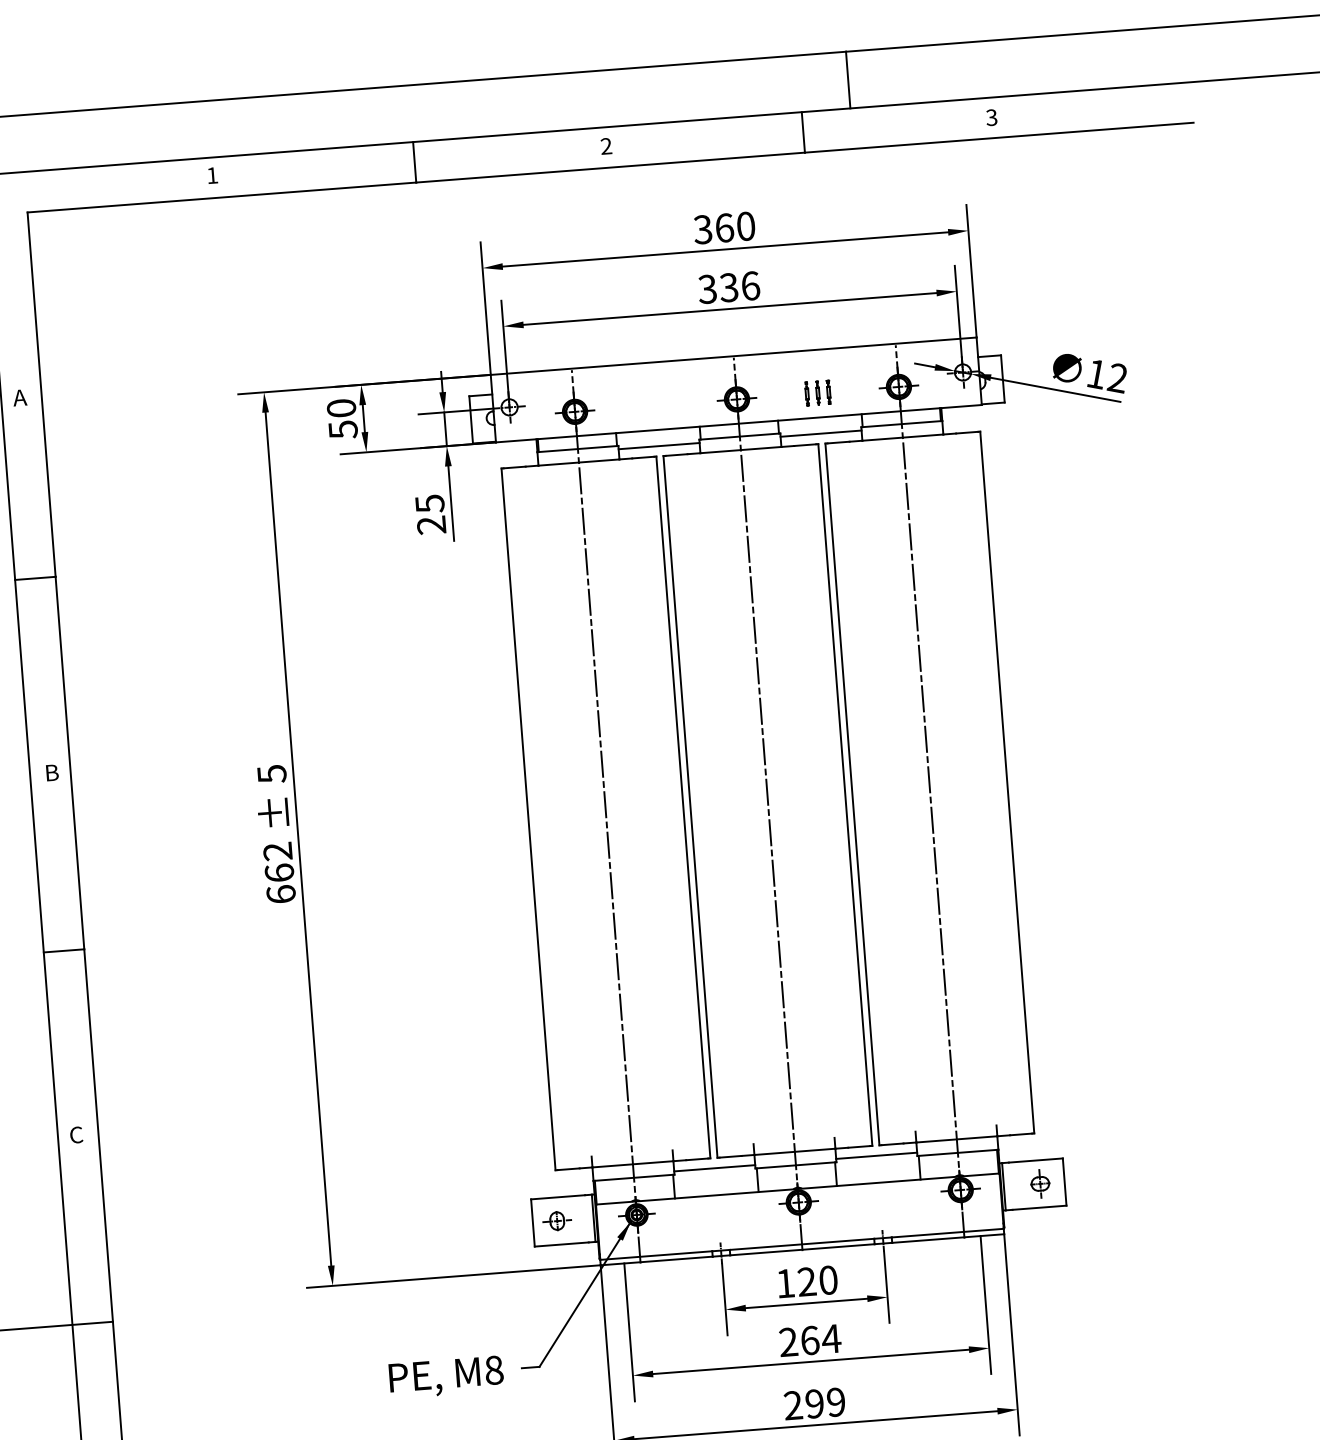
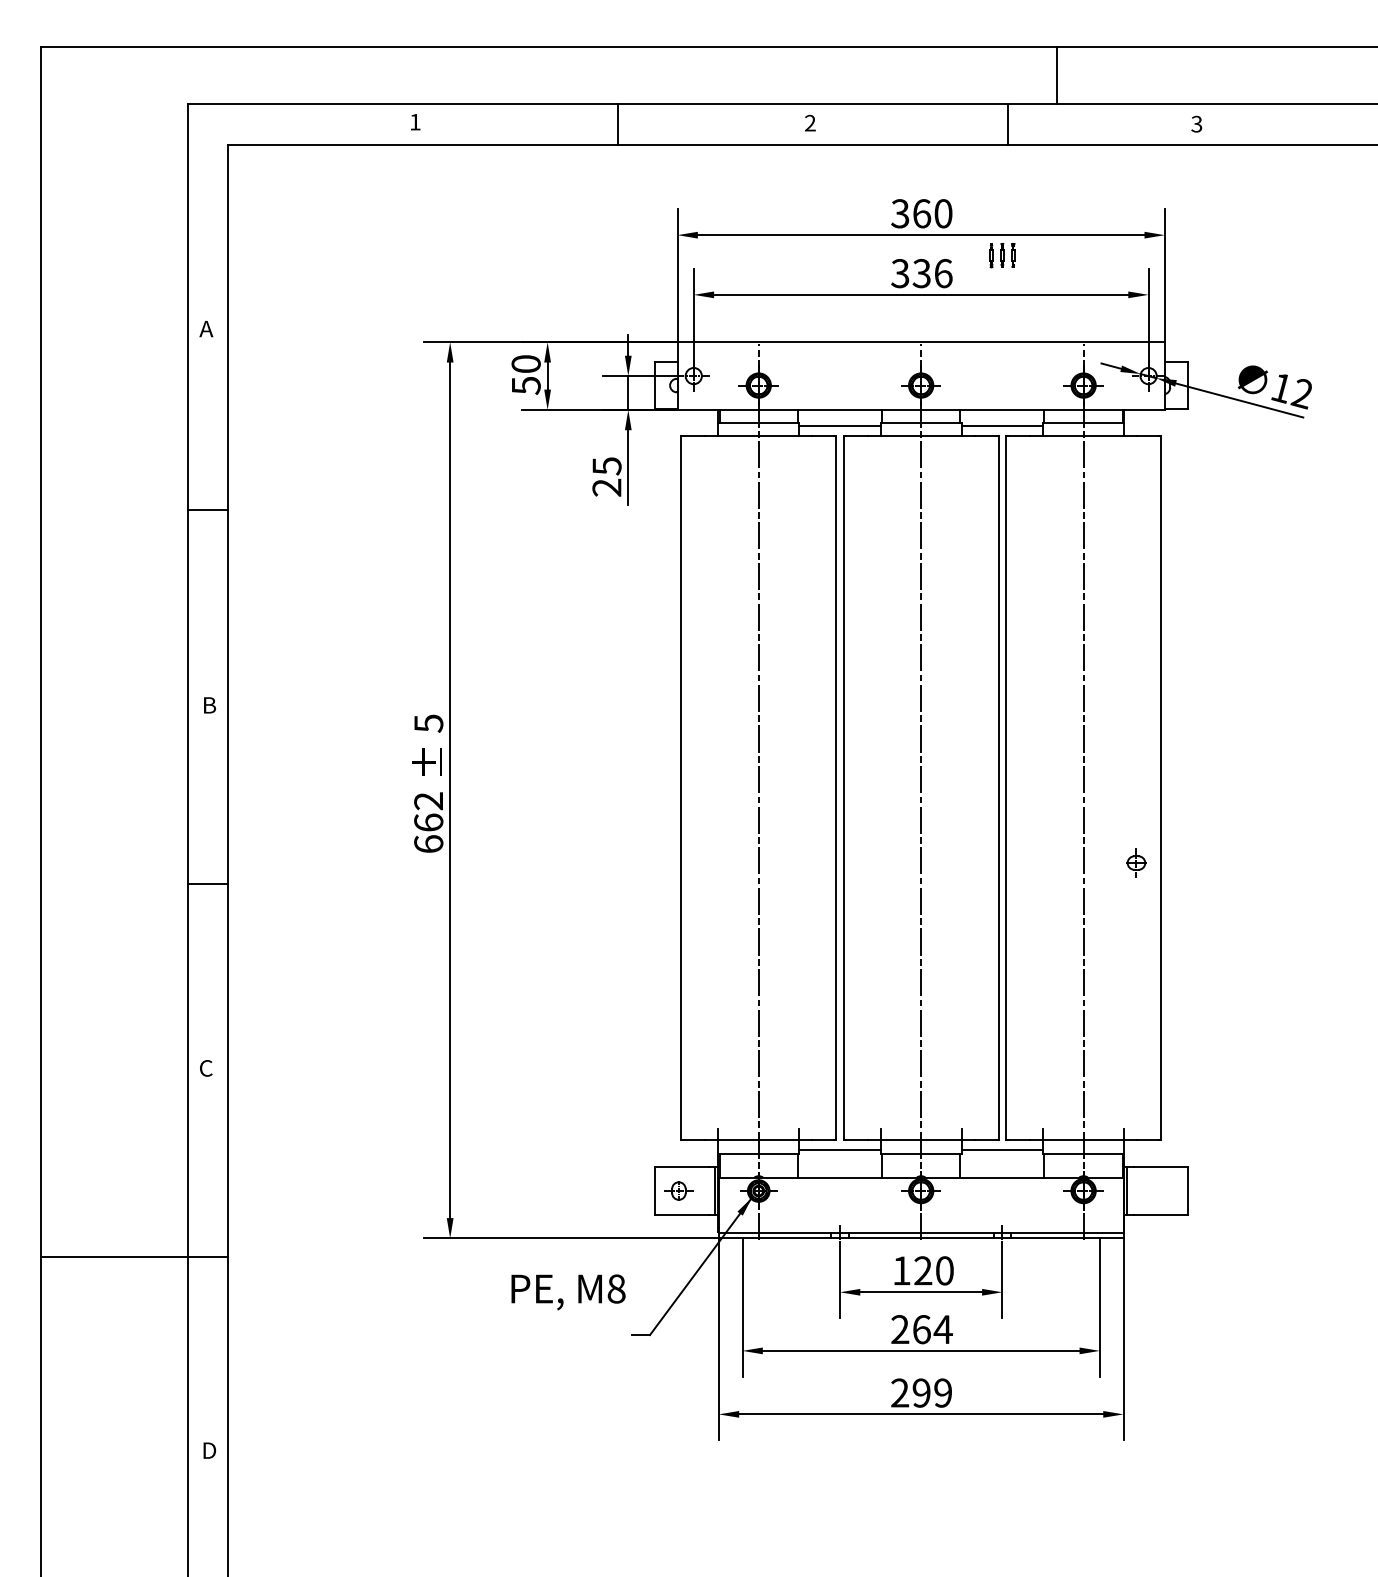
part: (818, 393) -> (1002, 255), moved
part: (1040, 1183) -> (1136, 862), moved
text: (446, 1377) -> (568, 1292), moved

